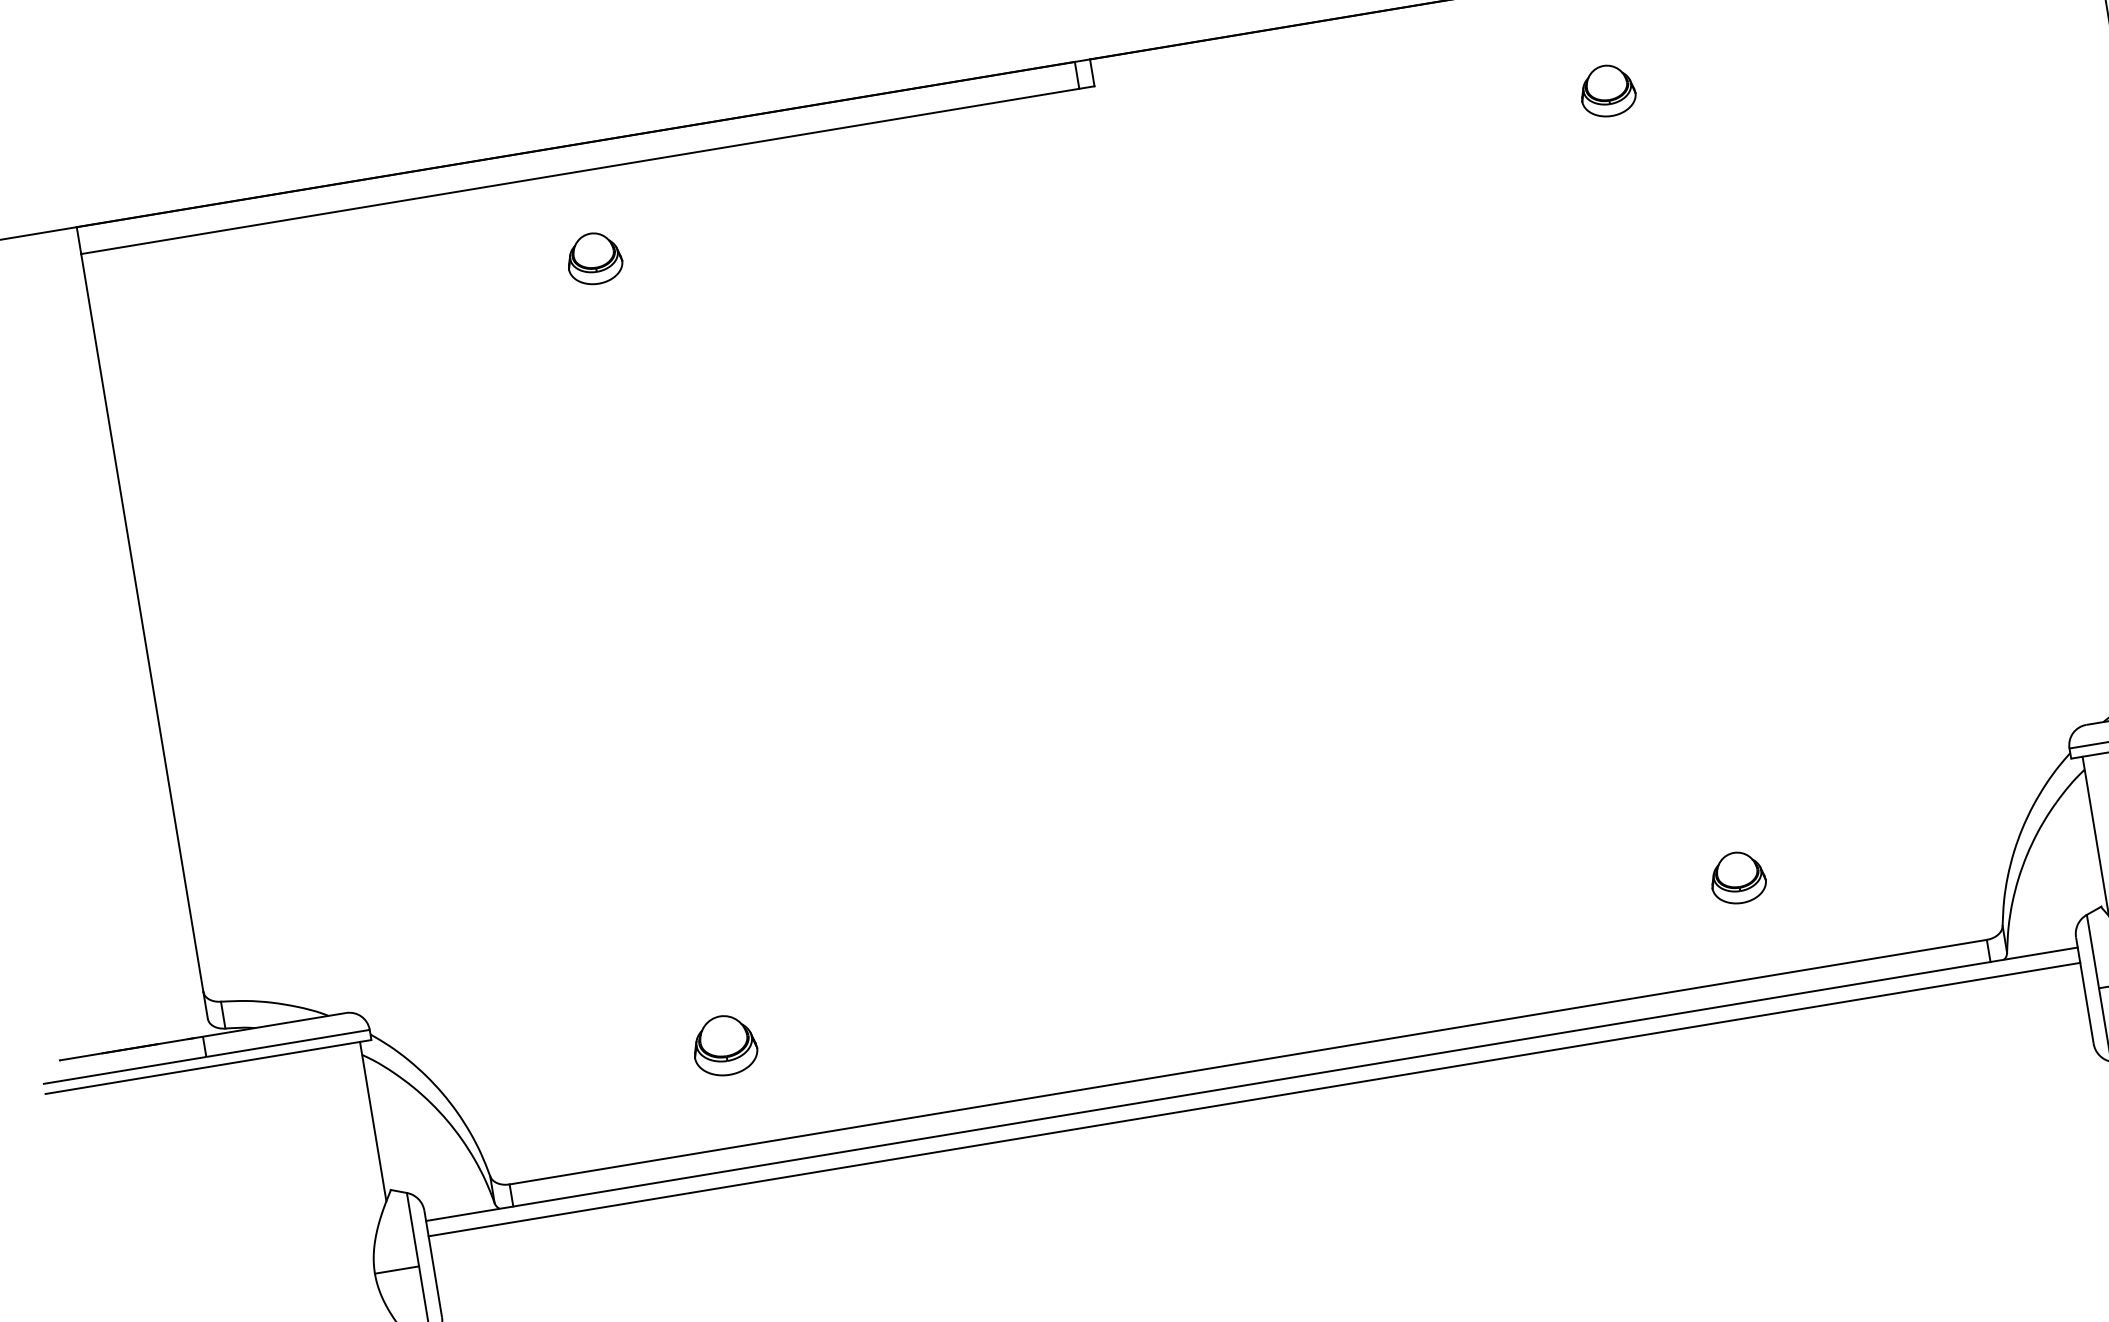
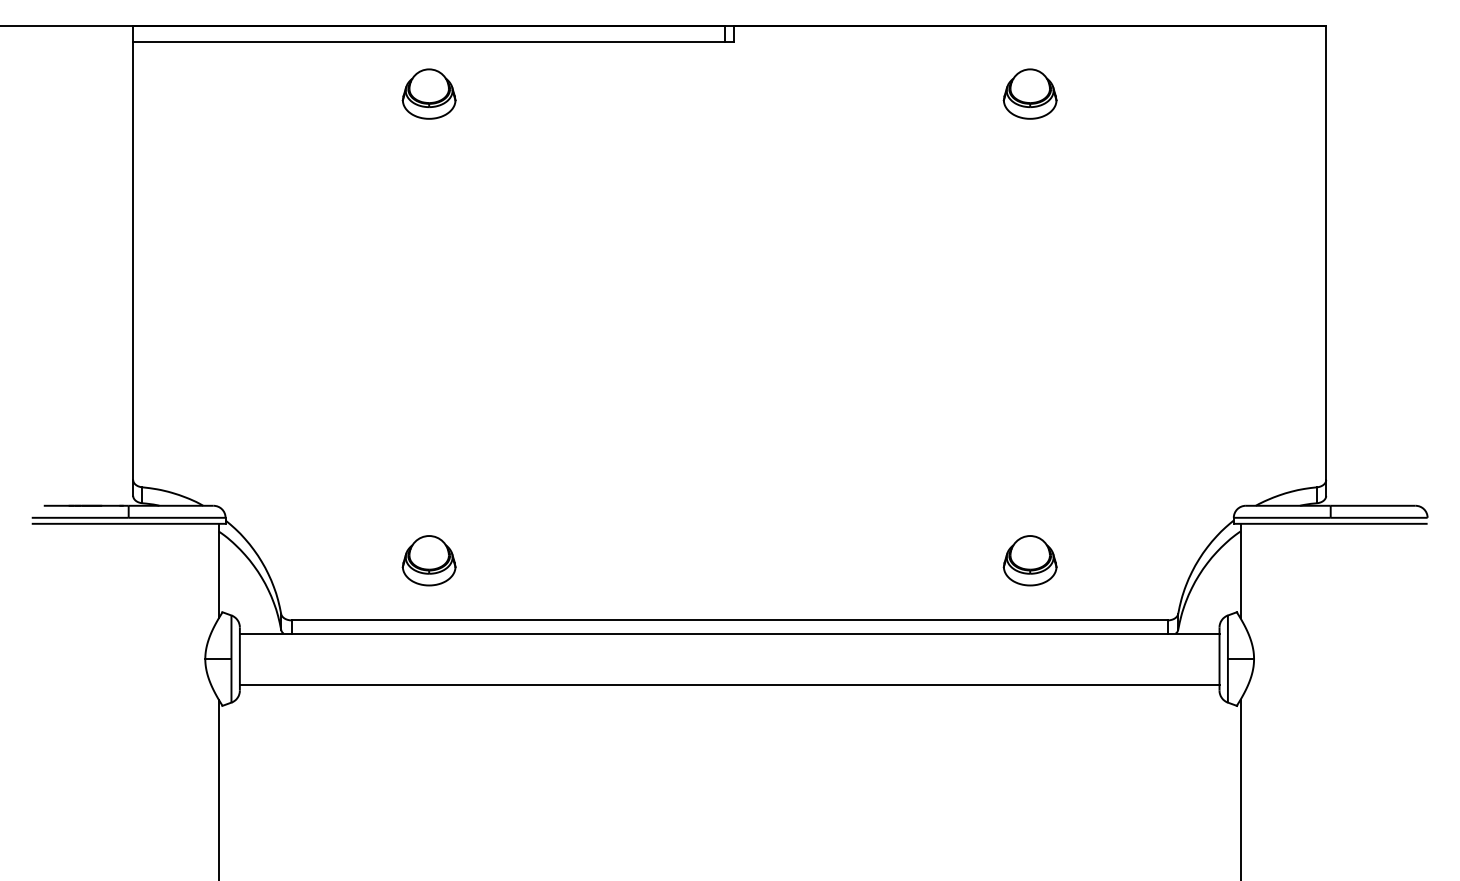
part: (1606, 90) -> (1029, 93), size x1.67
part: (593, 257) -> (428, 93), size x1.67
part: (1736, 877) -> (1029, 560), size x1.67
part: (723, 1045) -> (428, 560), size x1.43
line: (1254, 1099) -> (729, 684), moved

